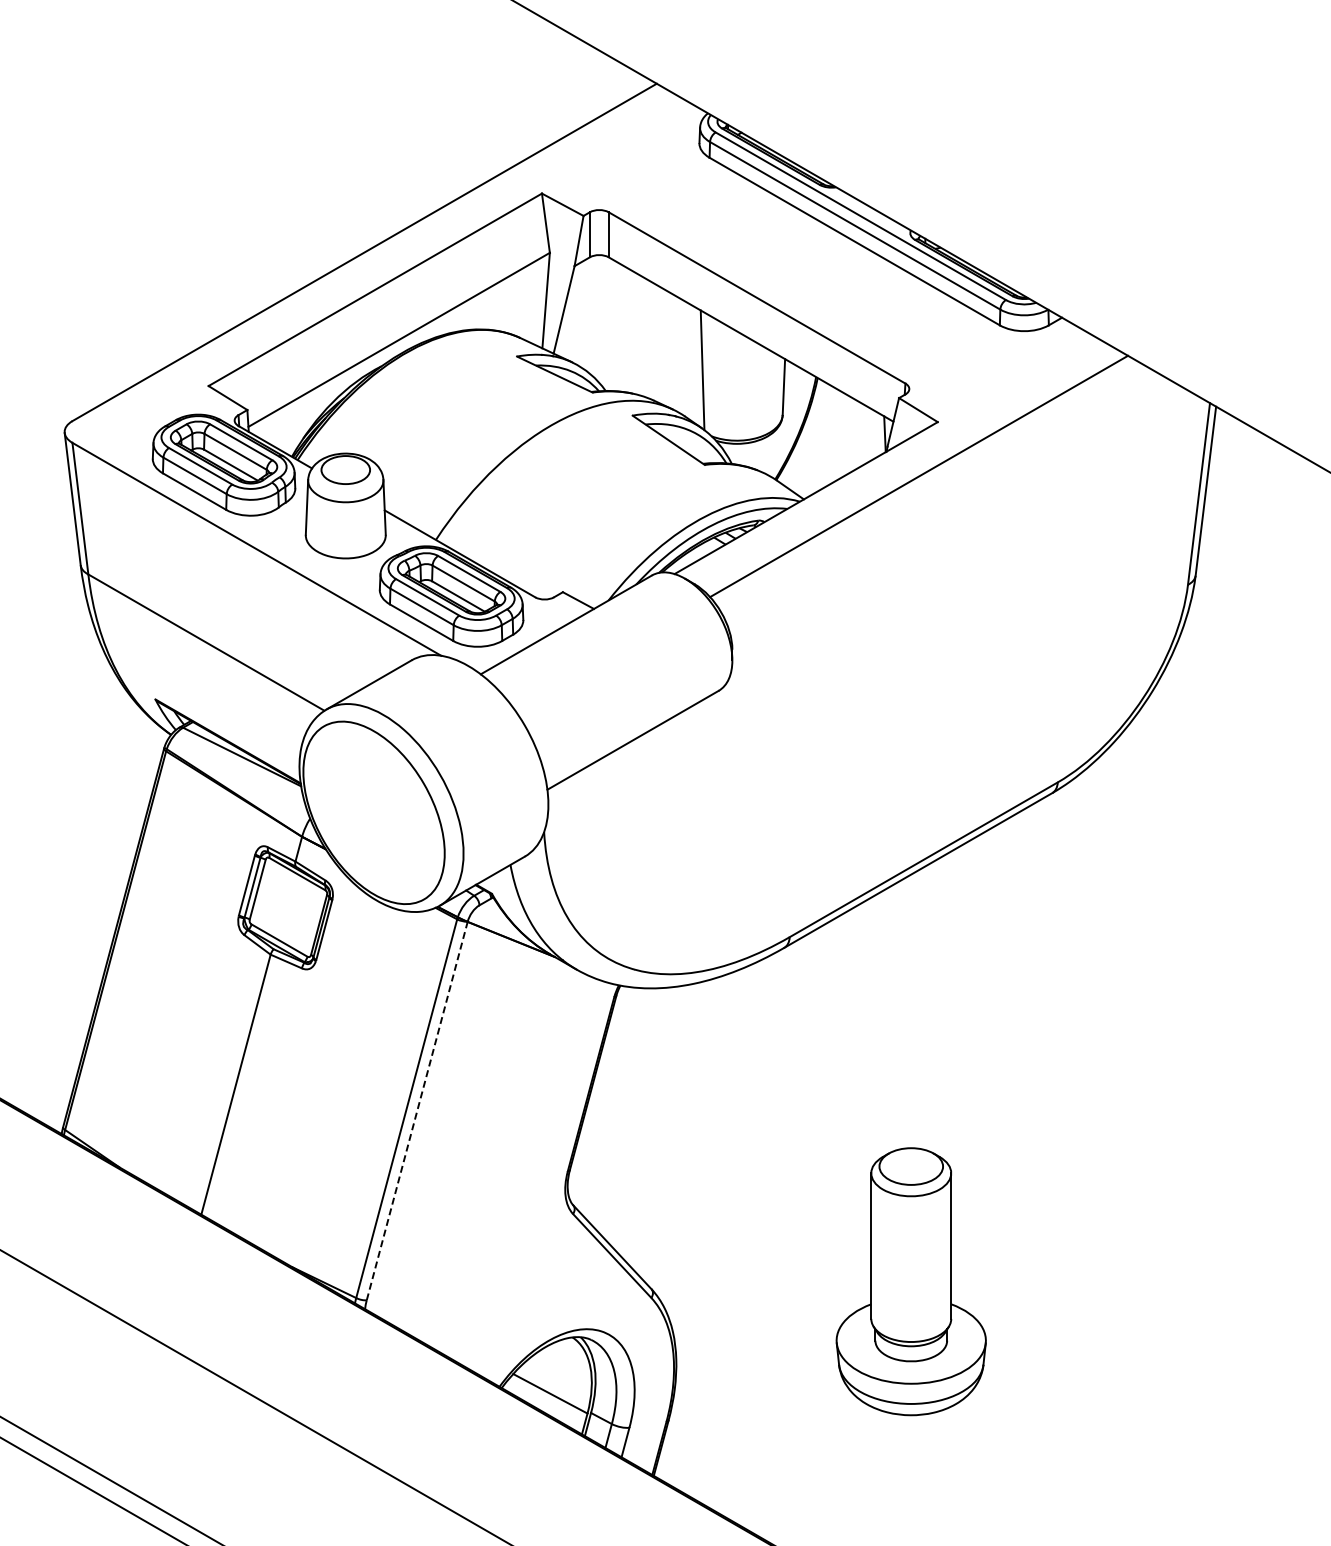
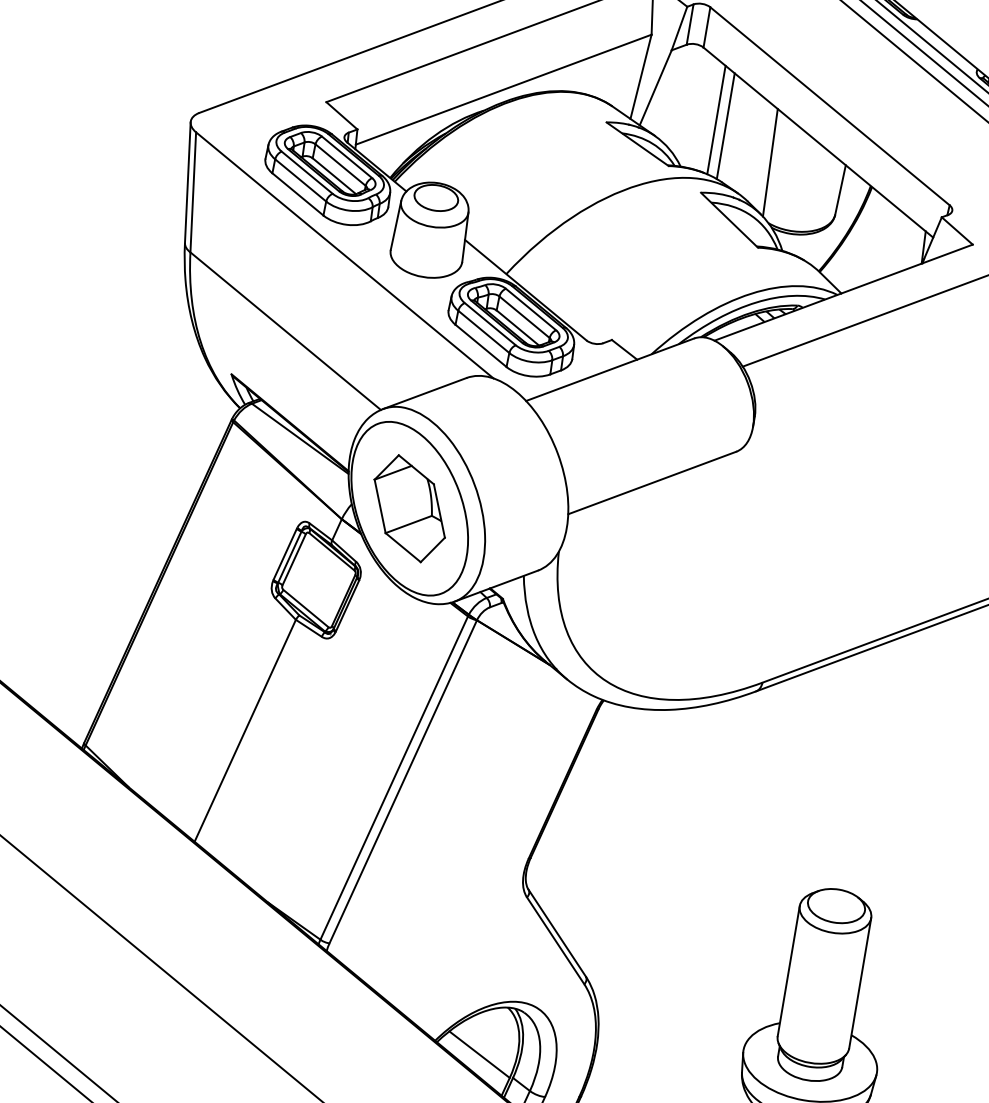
line: (636, 333) -> (716, 119), added
line: (647, 338) -> (725, 126), added
part: (373, 812) -> (409, 508), added
line: (417, 1111) -> (403, 782), dashed -> solid

